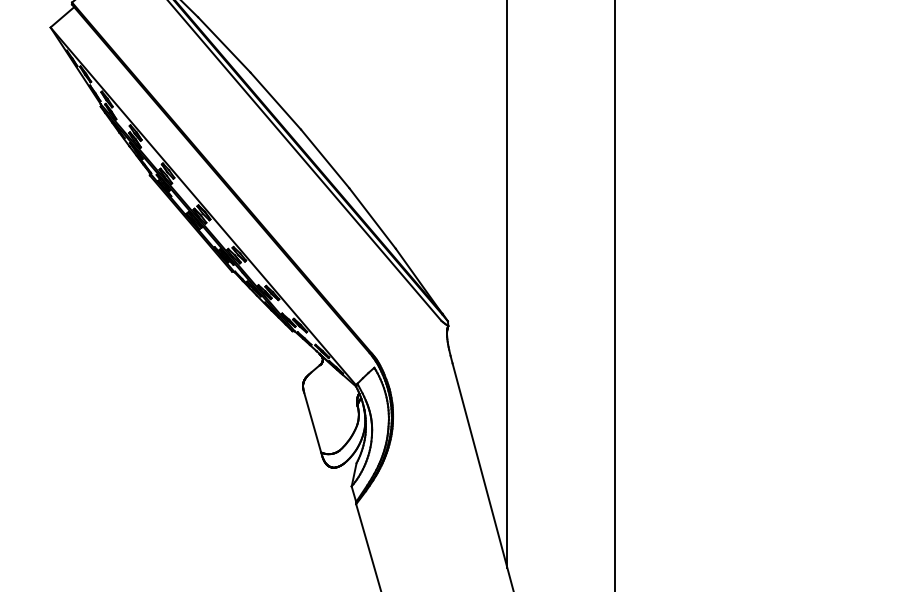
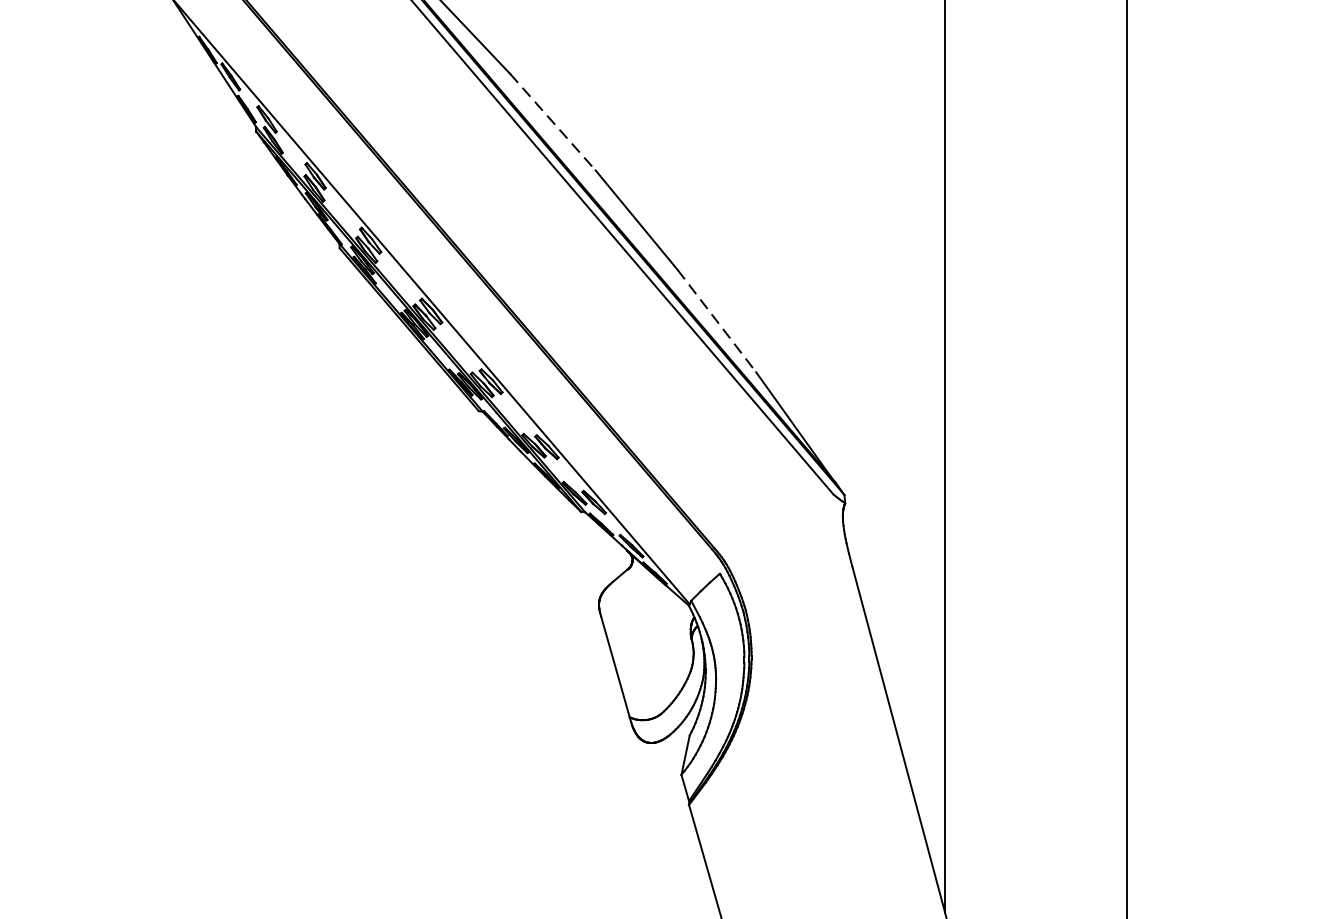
line: (276, 101) -> (554, 122), solid -> dashed
line: (372, 218) -> (716, 321), solid -> dashed

